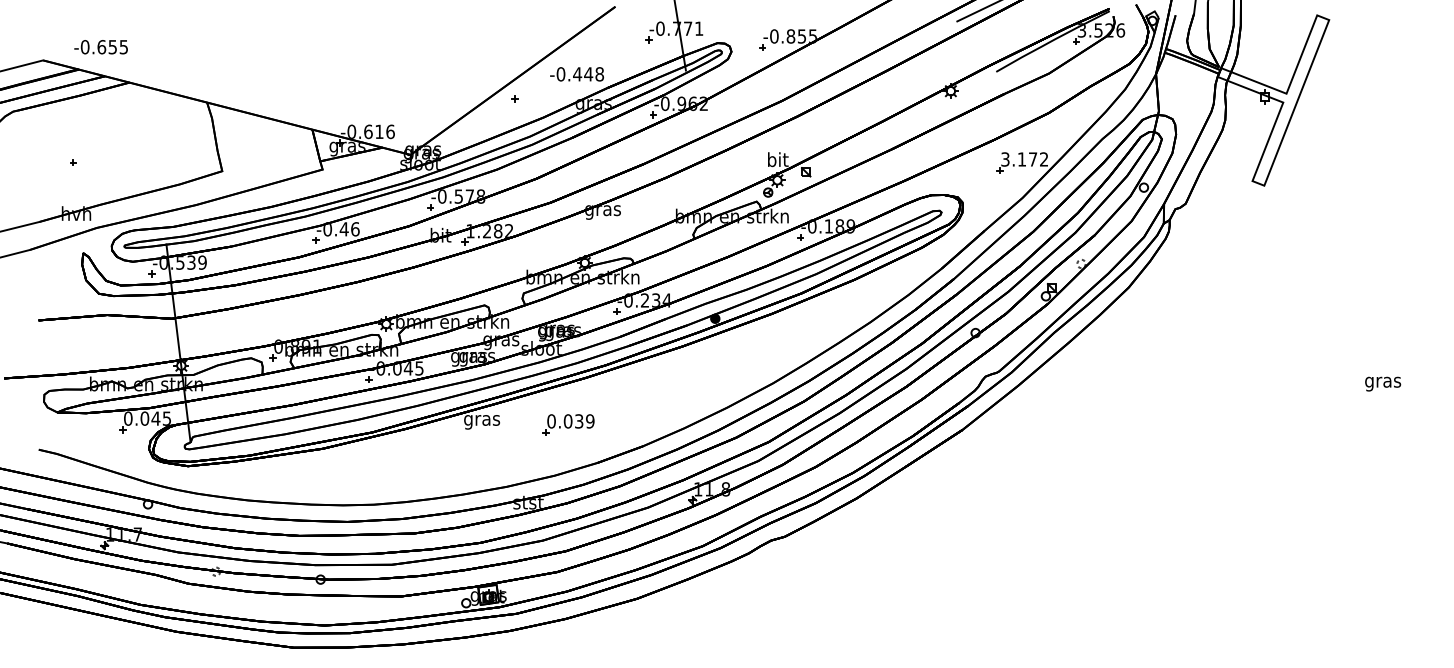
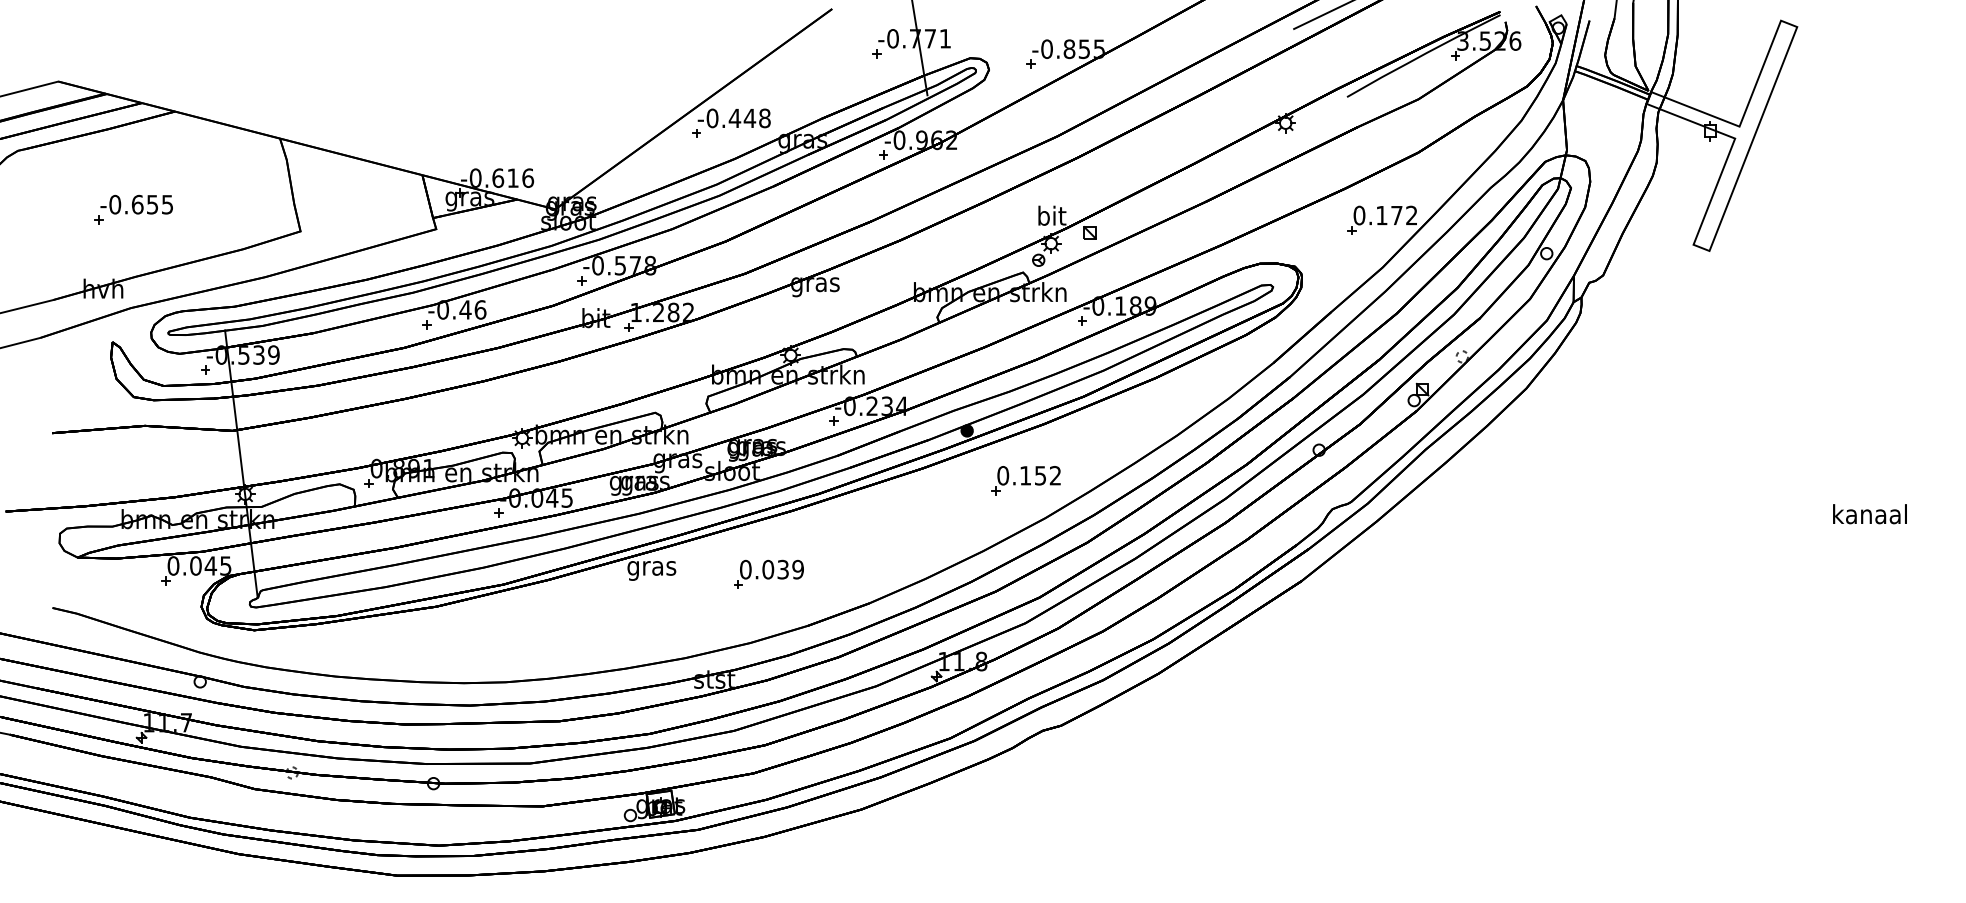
text: (100, 47) -> (136, 204), moved
text: (576, 74) -> (733, 118), moved
text: (1005, 159) -> (1359, 215), 3.172 -> 0.172
part: (758, 355) -> (1025, 480), added
text: (1382, 382) -> (1869, 516), gras -> kanaal

